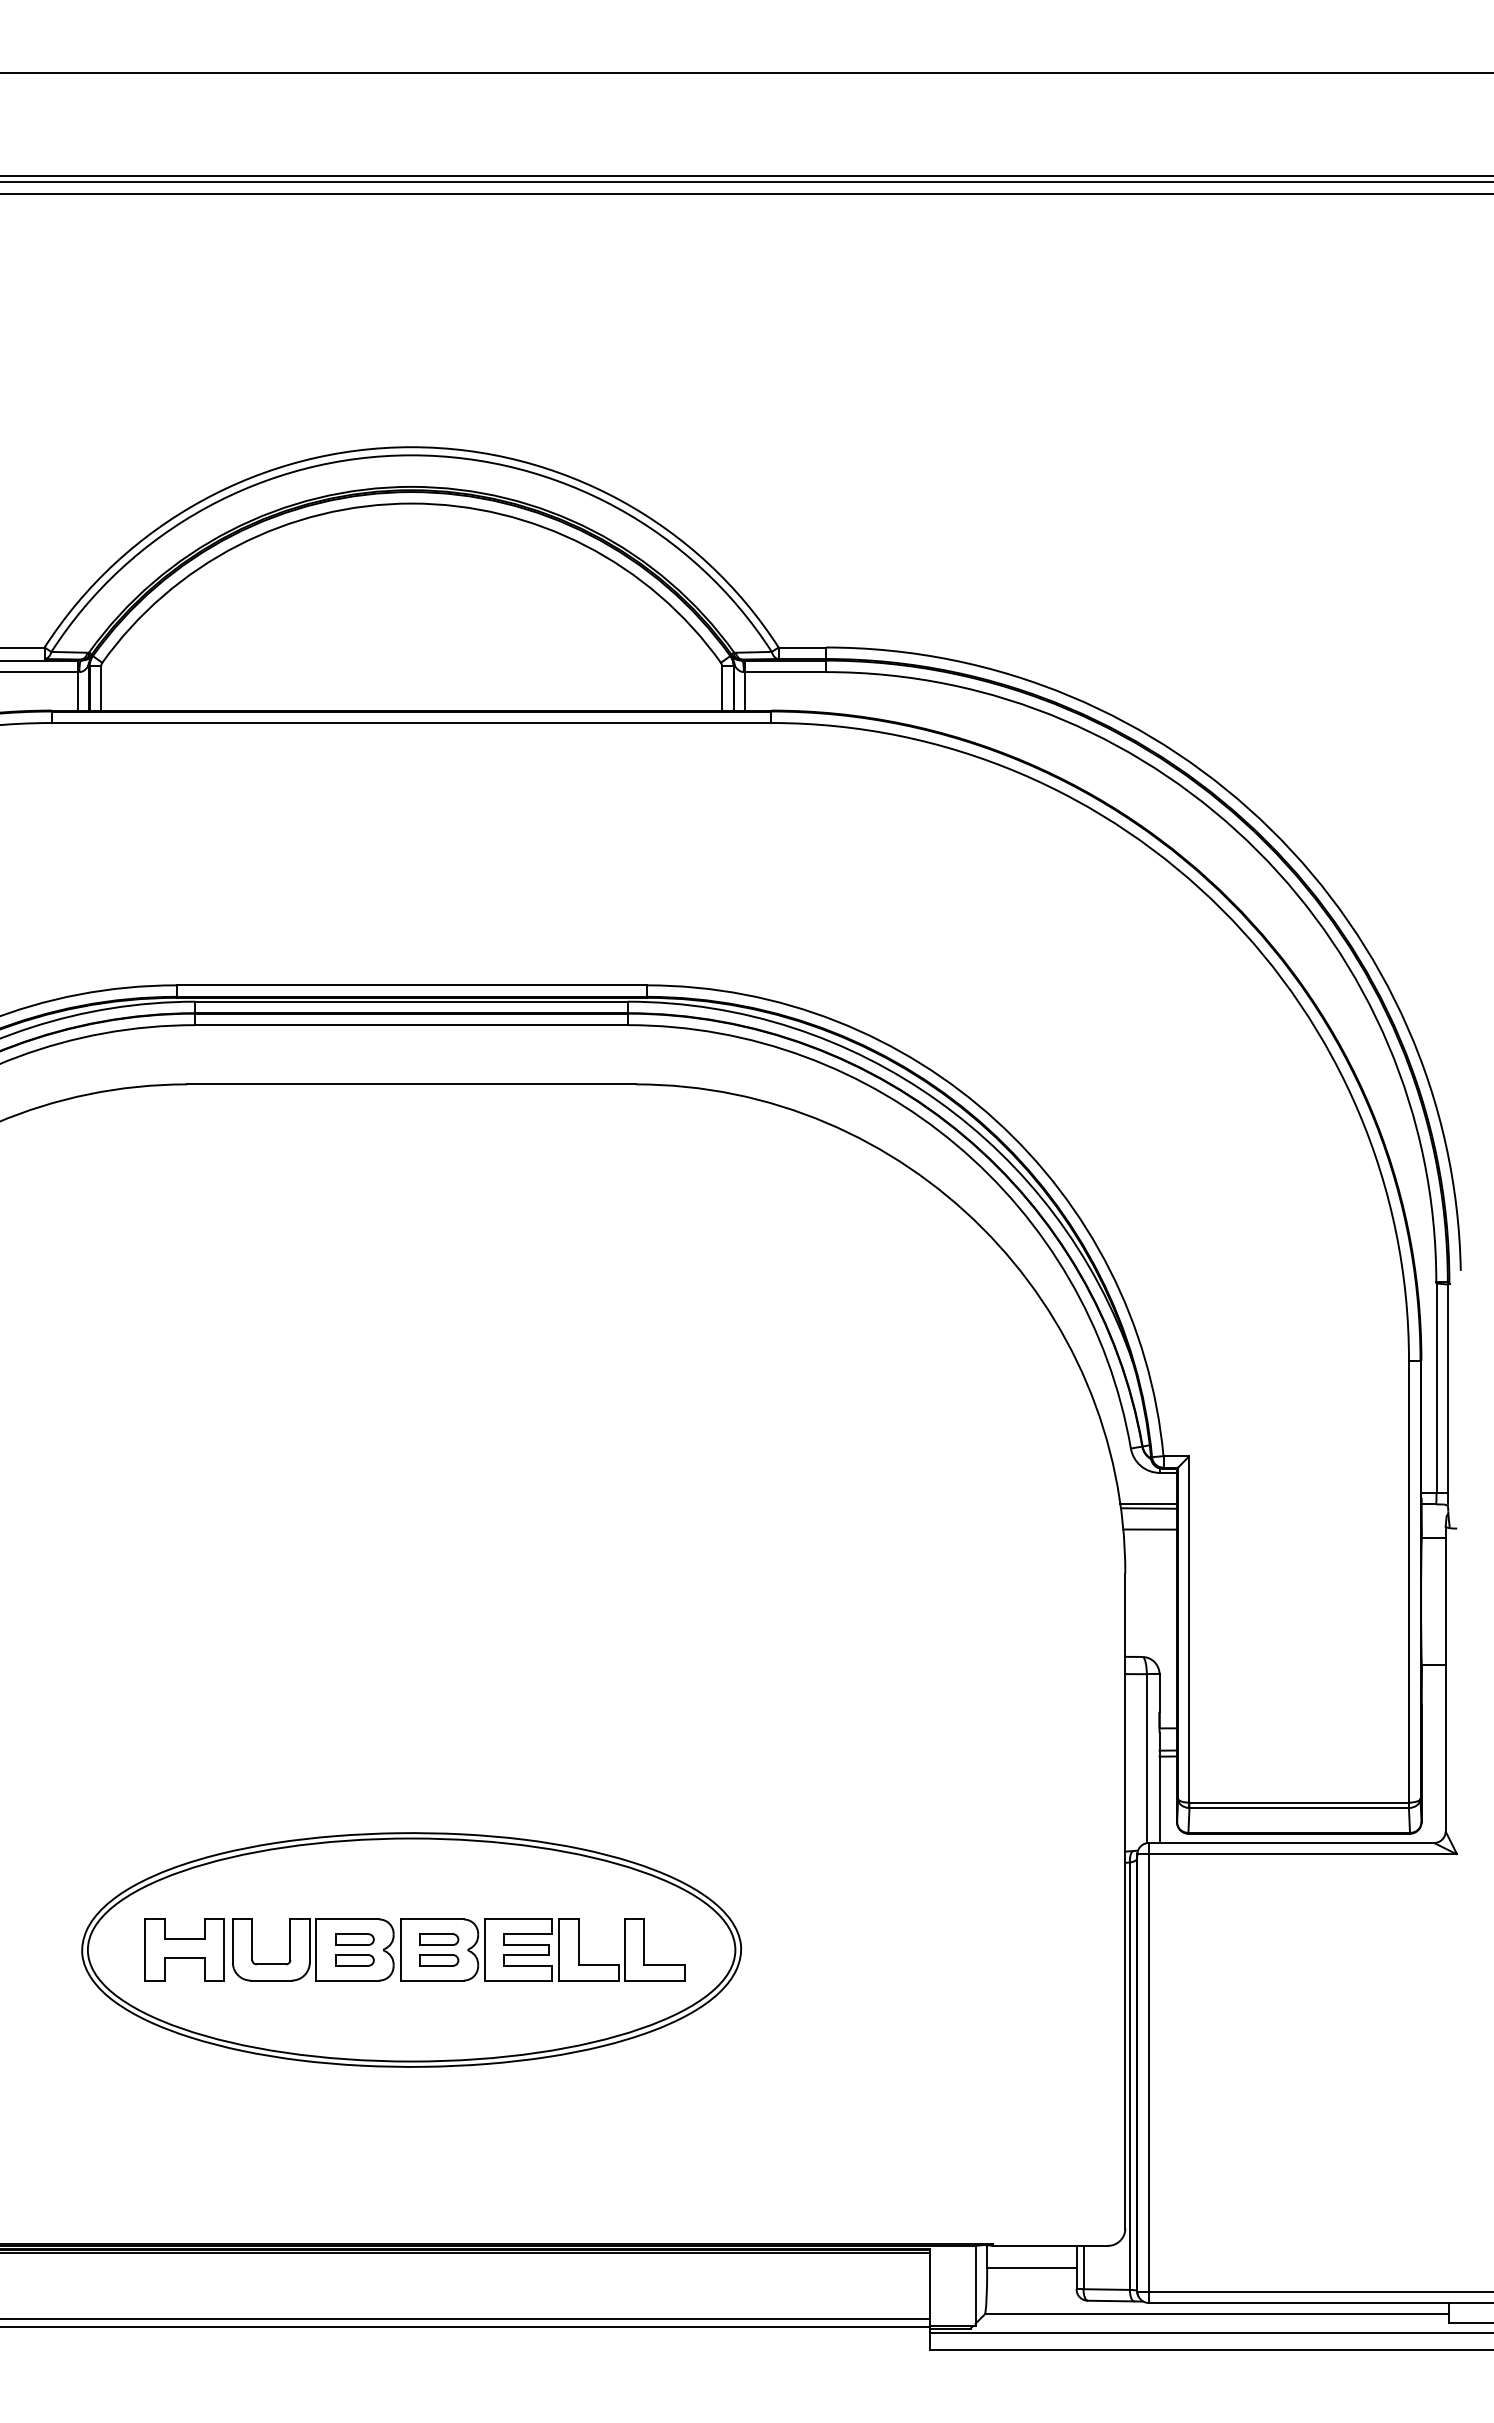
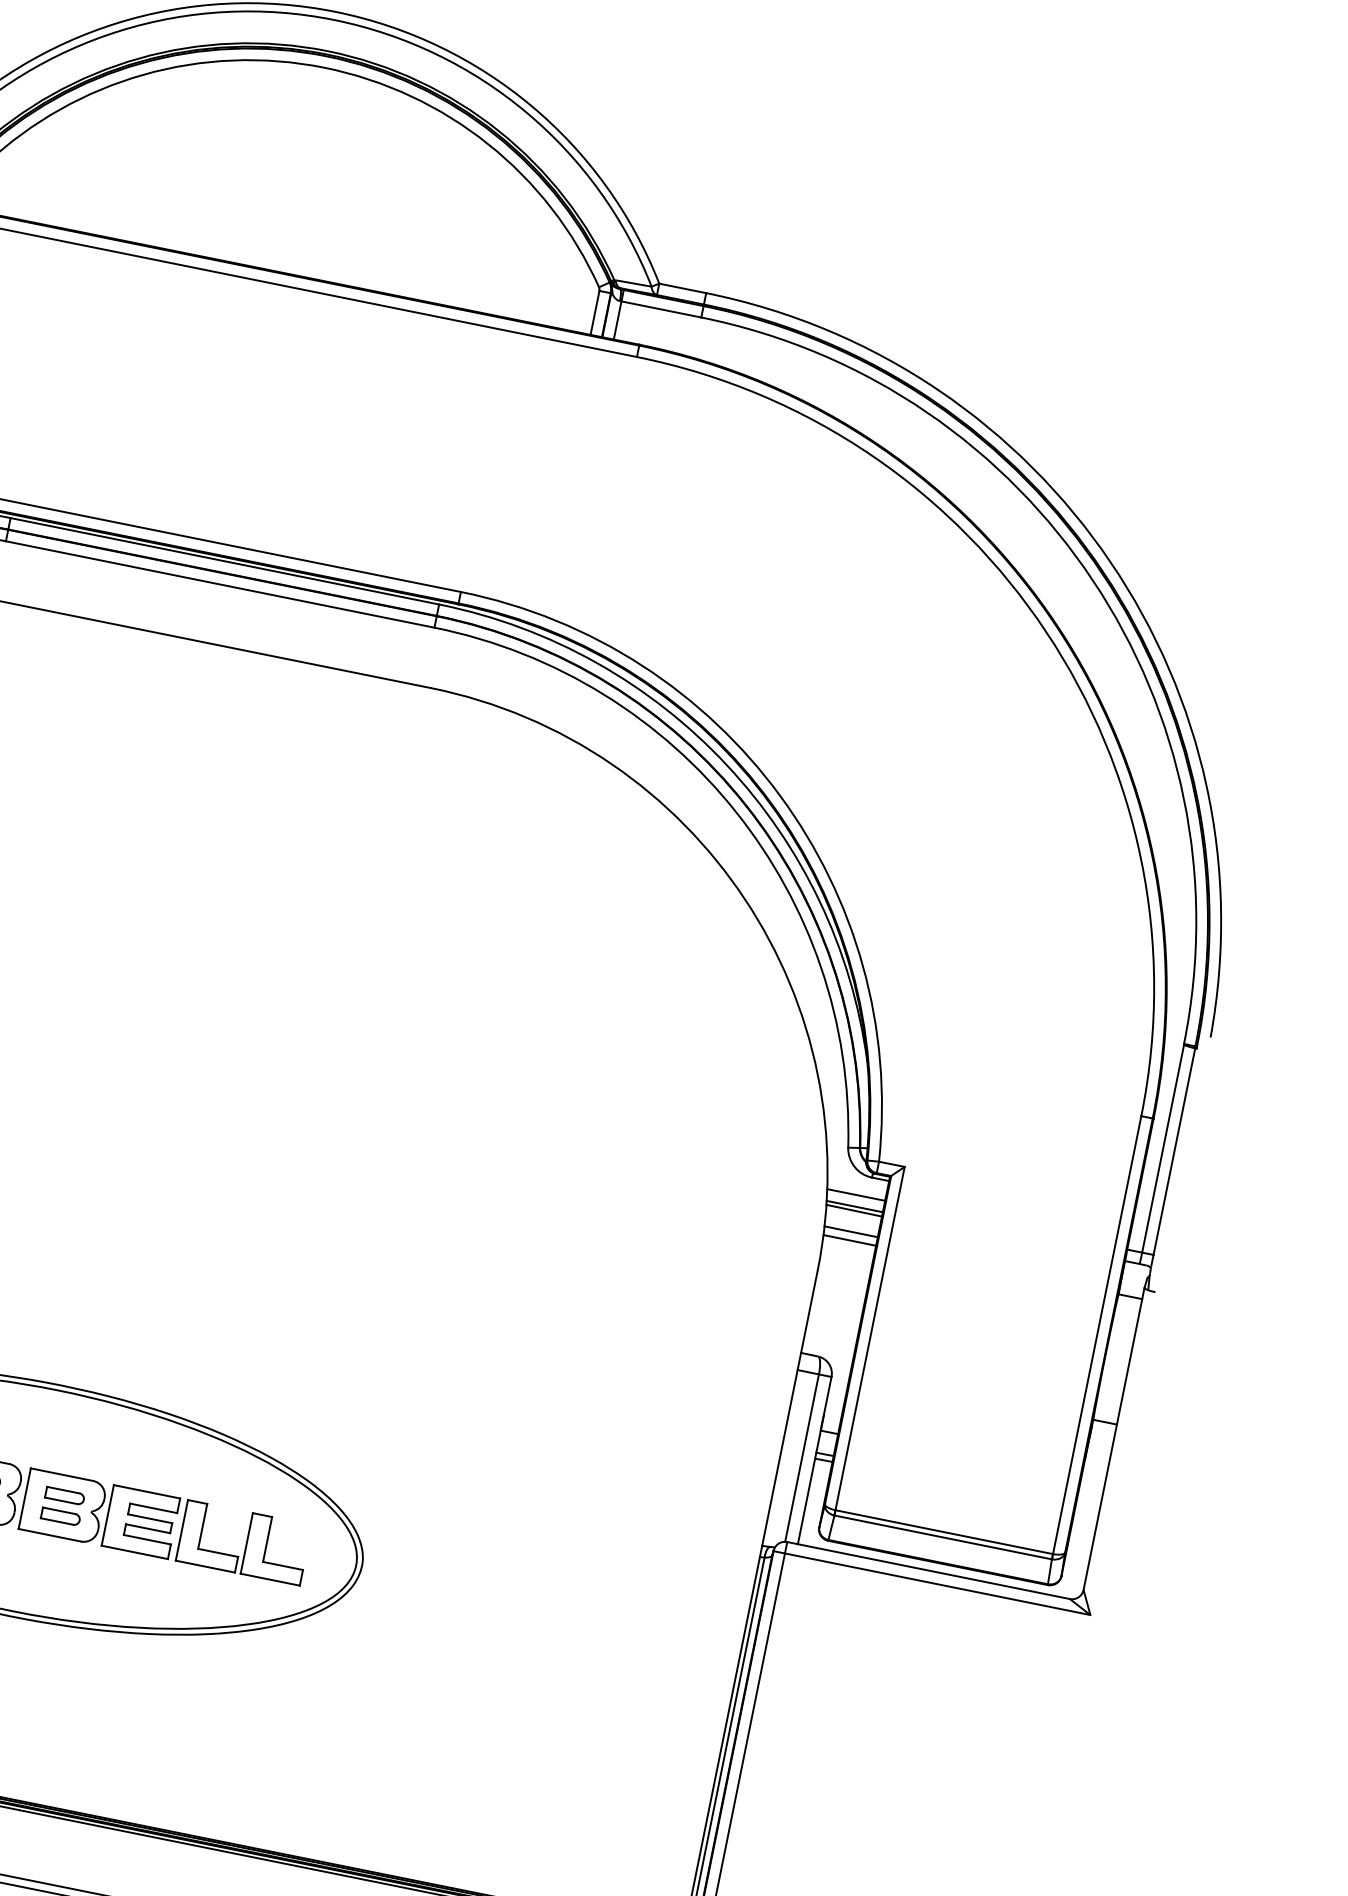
line: (1147, 1492) -> (855, 1194), added
line: (1150, 1538) -> (849, 1240), added

